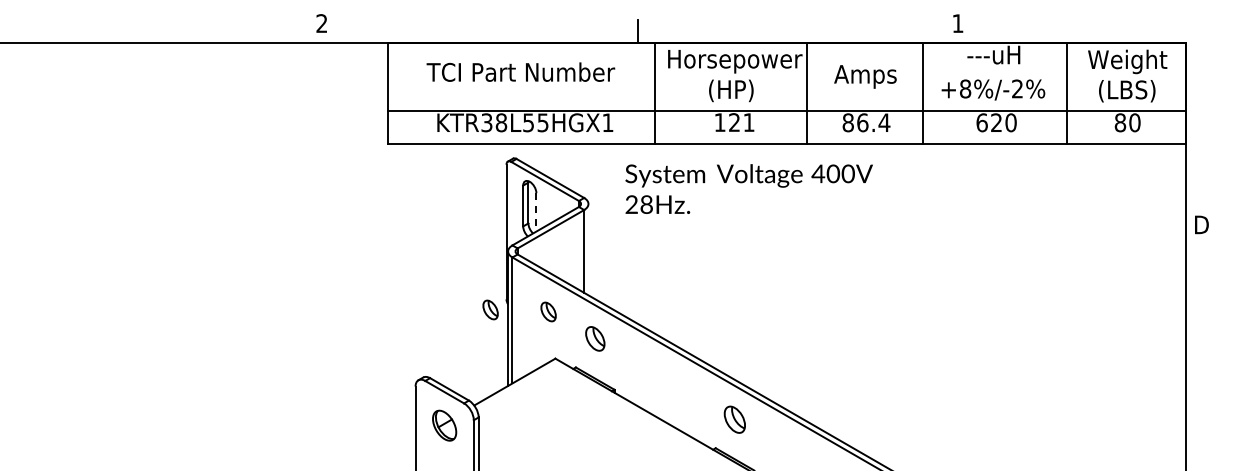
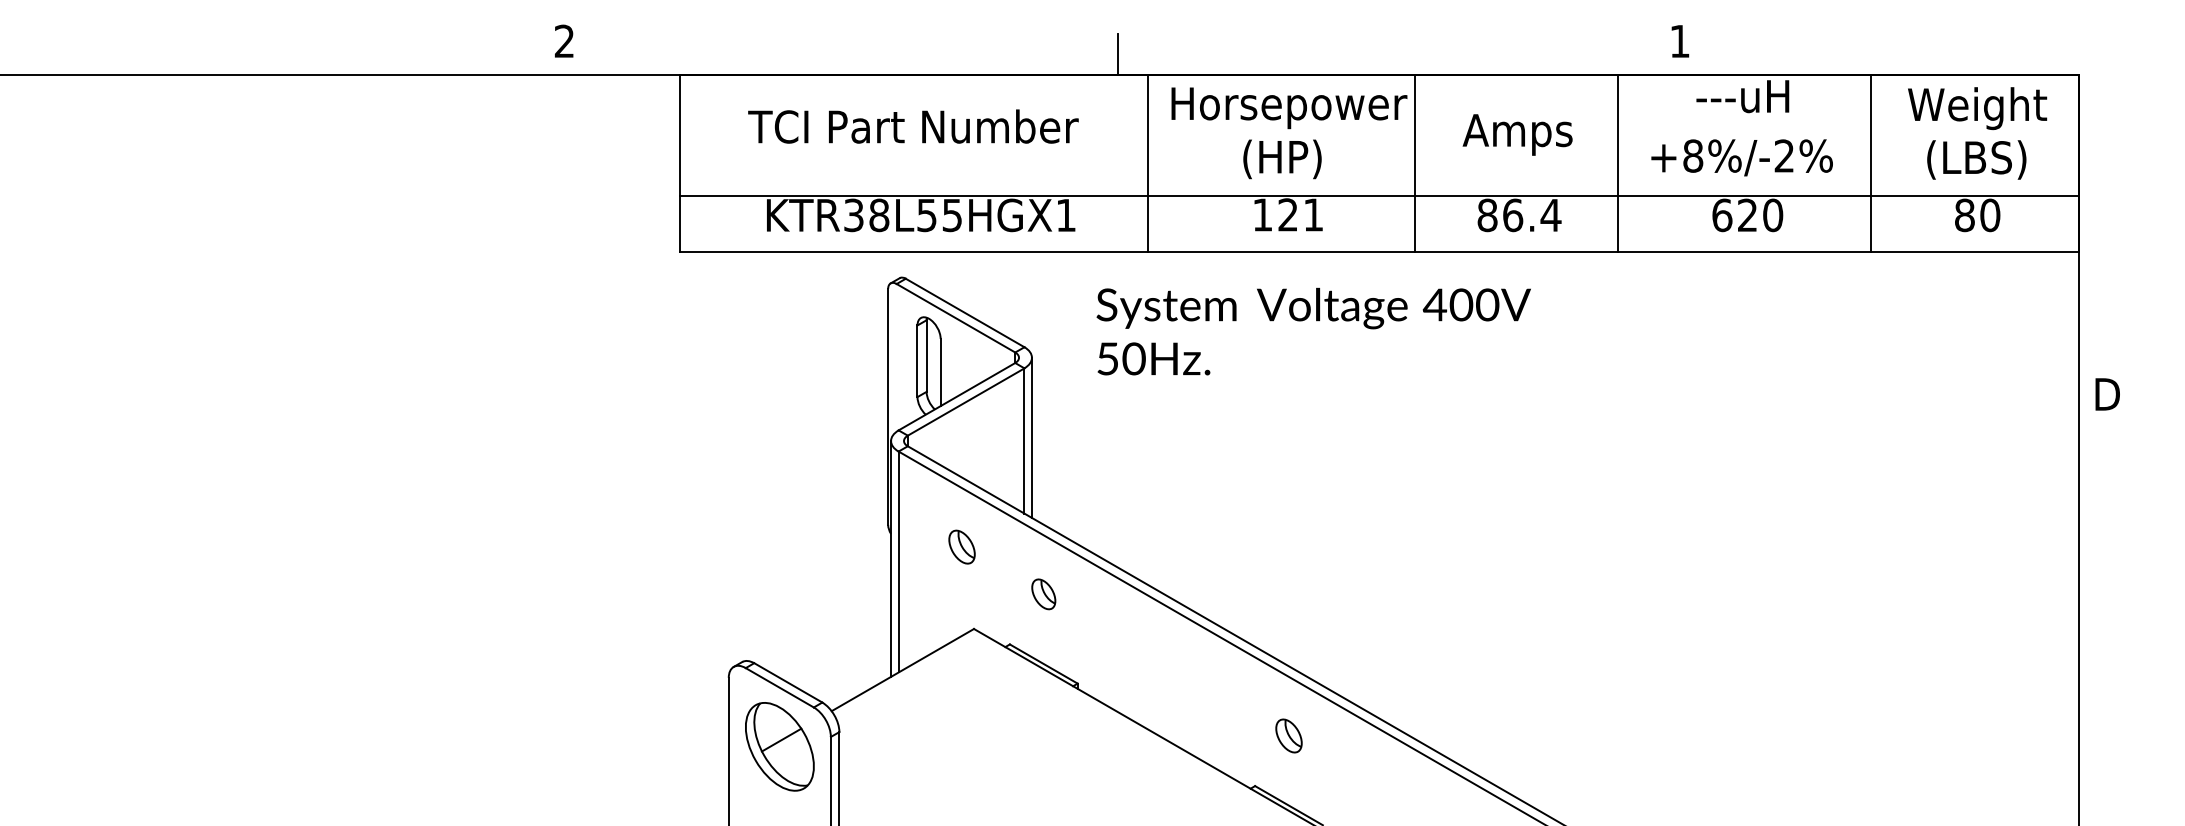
text: (639, 204) -> (1121, 358), 28Hz. -> 50Hz.
line: (536, 212) -> (940, 372), dashed -> solid
line: (588, 249) -> (1031, 437), added
part: (490, 309) -> (860, 542), removed
part: (594, 338) -> (1042, 593), size x0.71
part: (735, 419) -> (1289, 735), size x0.71
part: (444, 425) -> (779, 746), size x1.67

